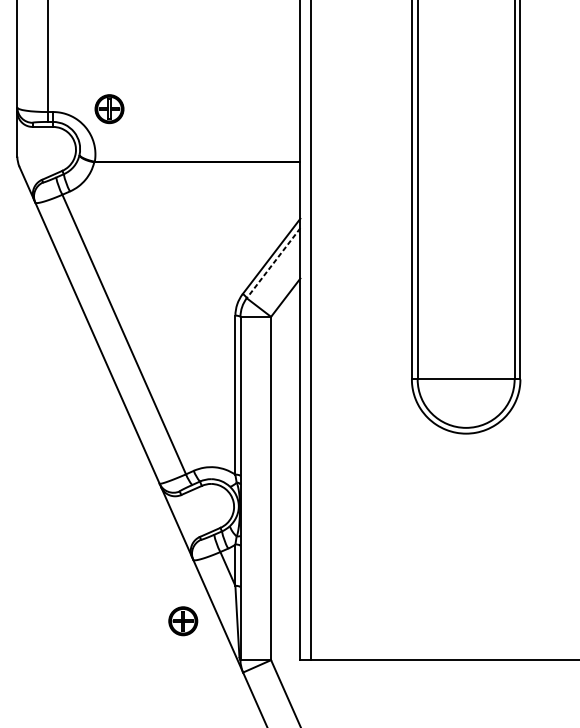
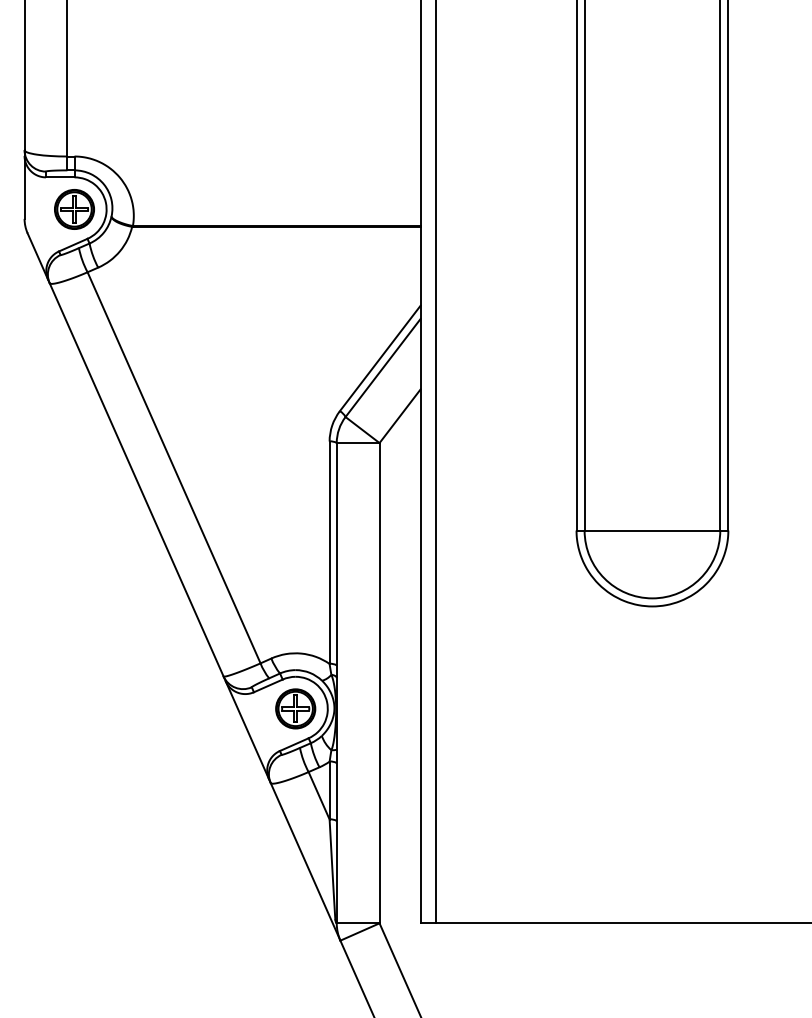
part: (109, 109) -> (74, 209), moved
line: (273, 263) -> (383, 368), dashed -> solid
part: (183, 620) -> (295, 708), moved

